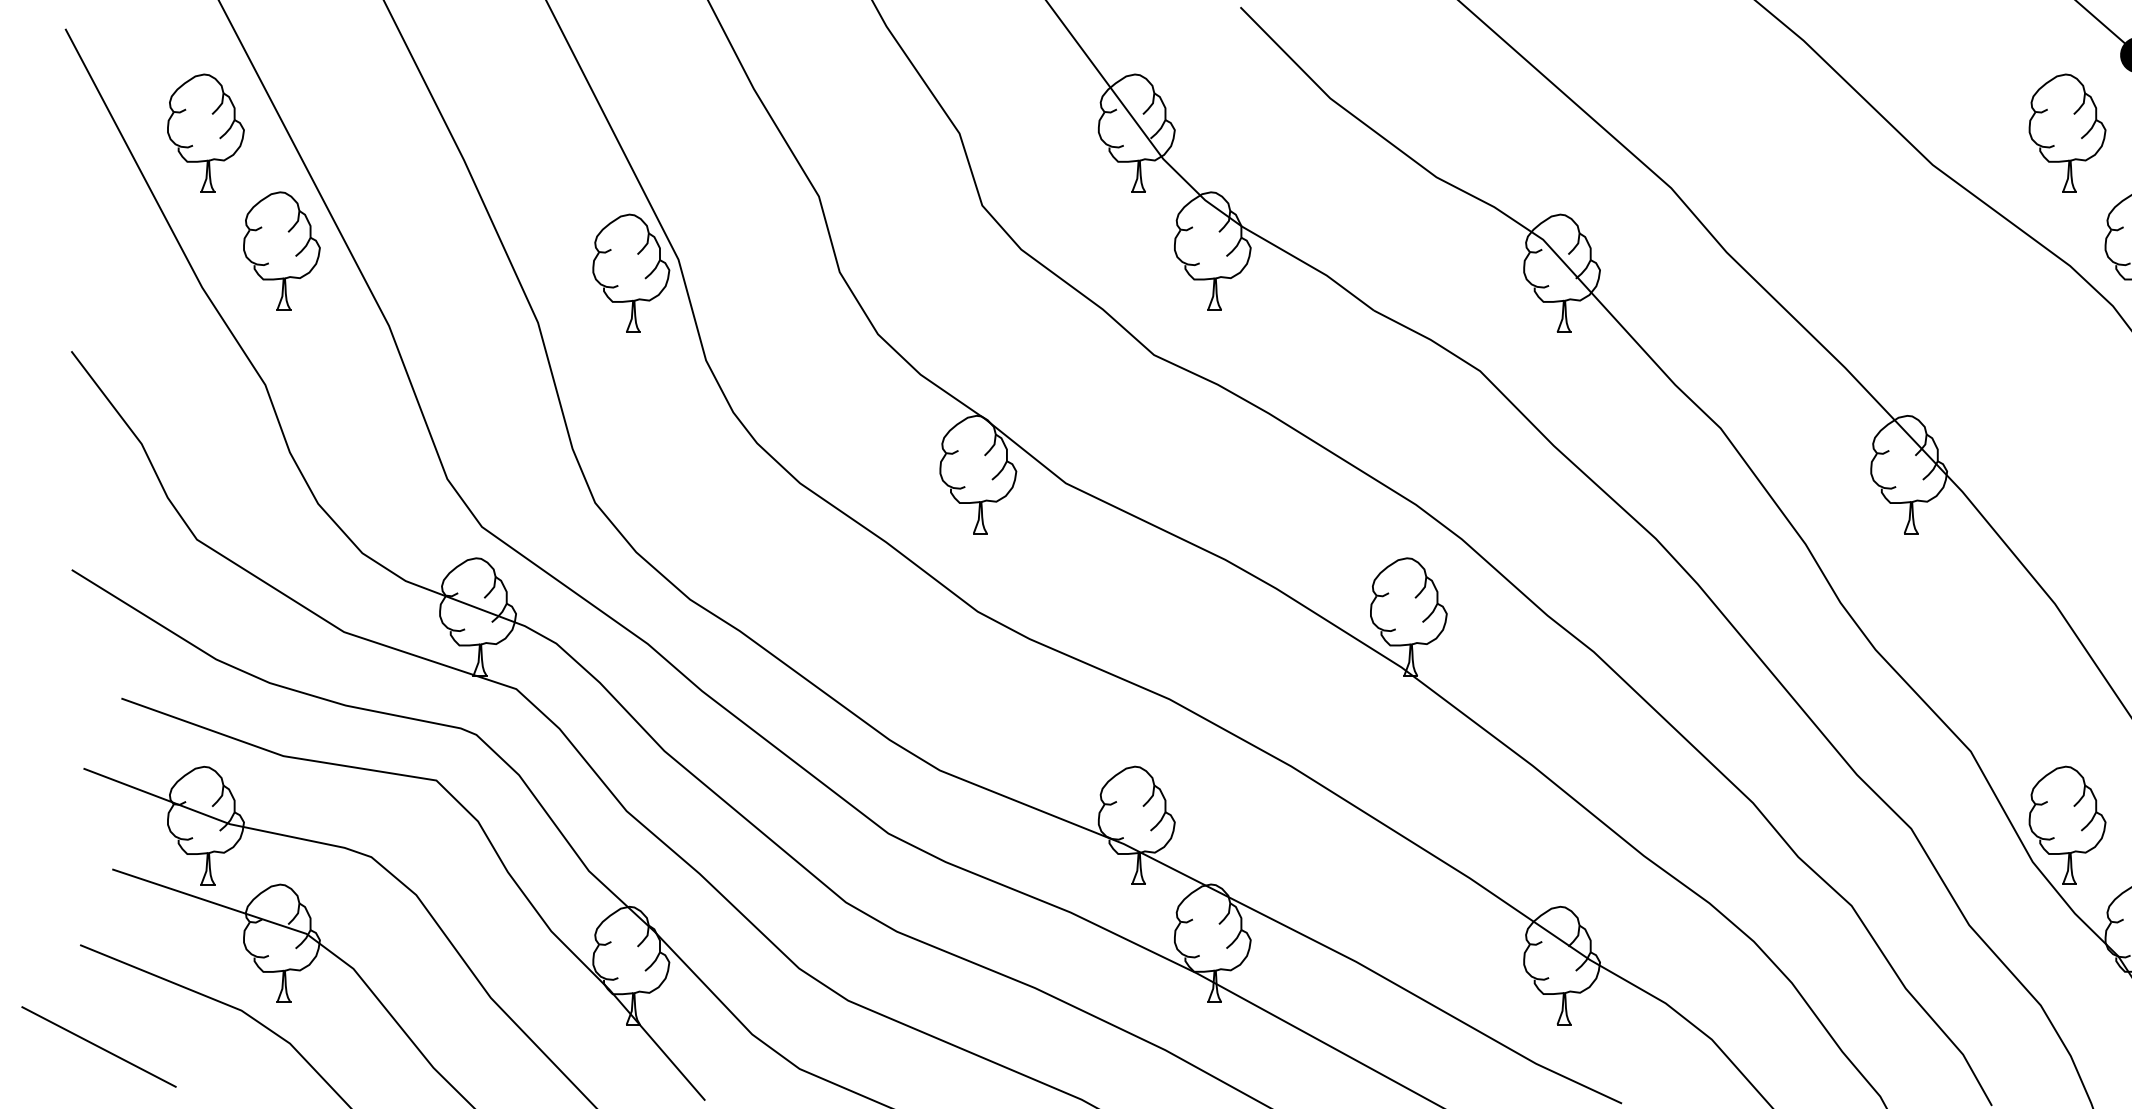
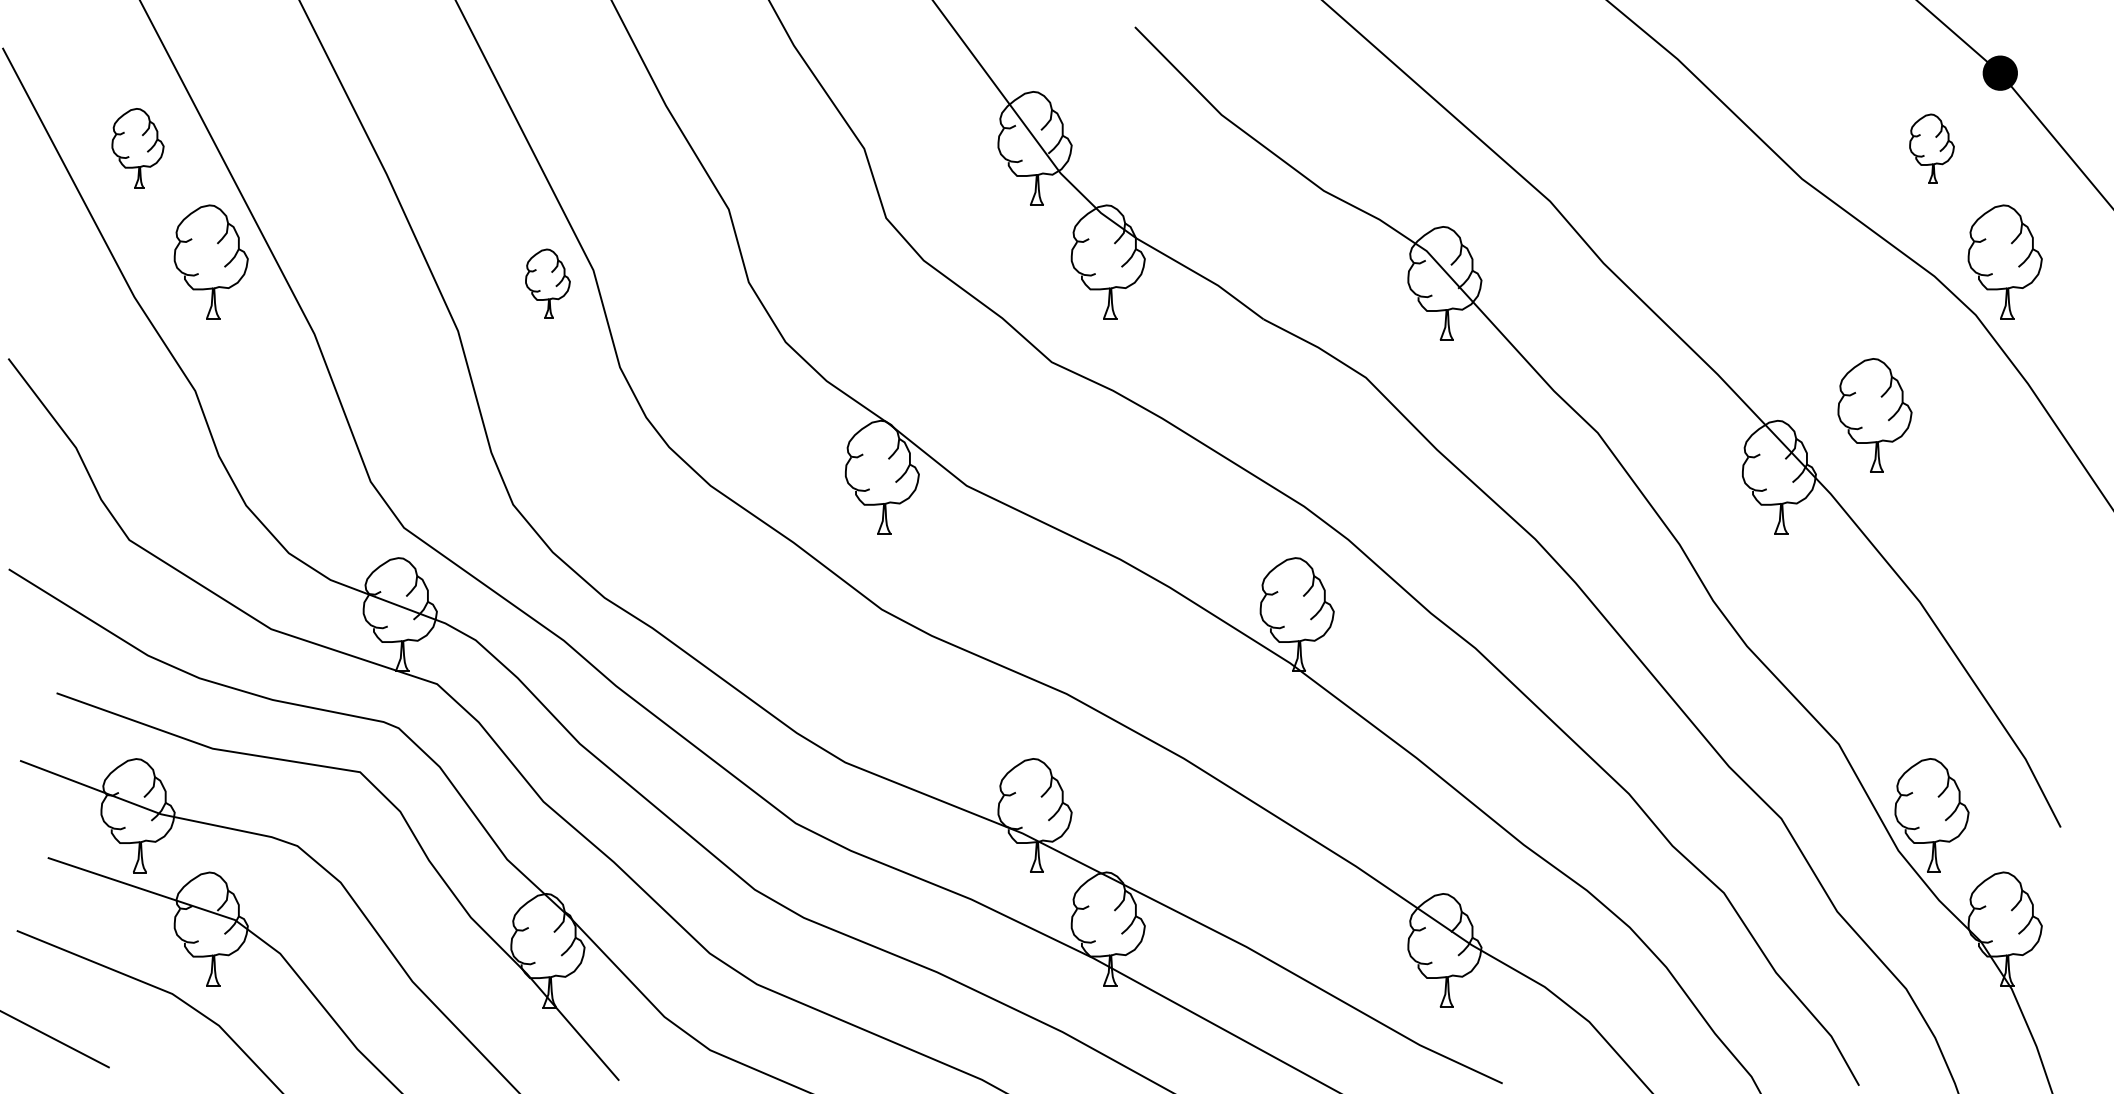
part: (205, 133) -> (137, 148), size x0.7
part: (2067, 133) -> (1931, 148), size x0.6
part: (630, 273) -> (547, 283), size x0.6
part: (2007, 410) -> (1874, 415), added

